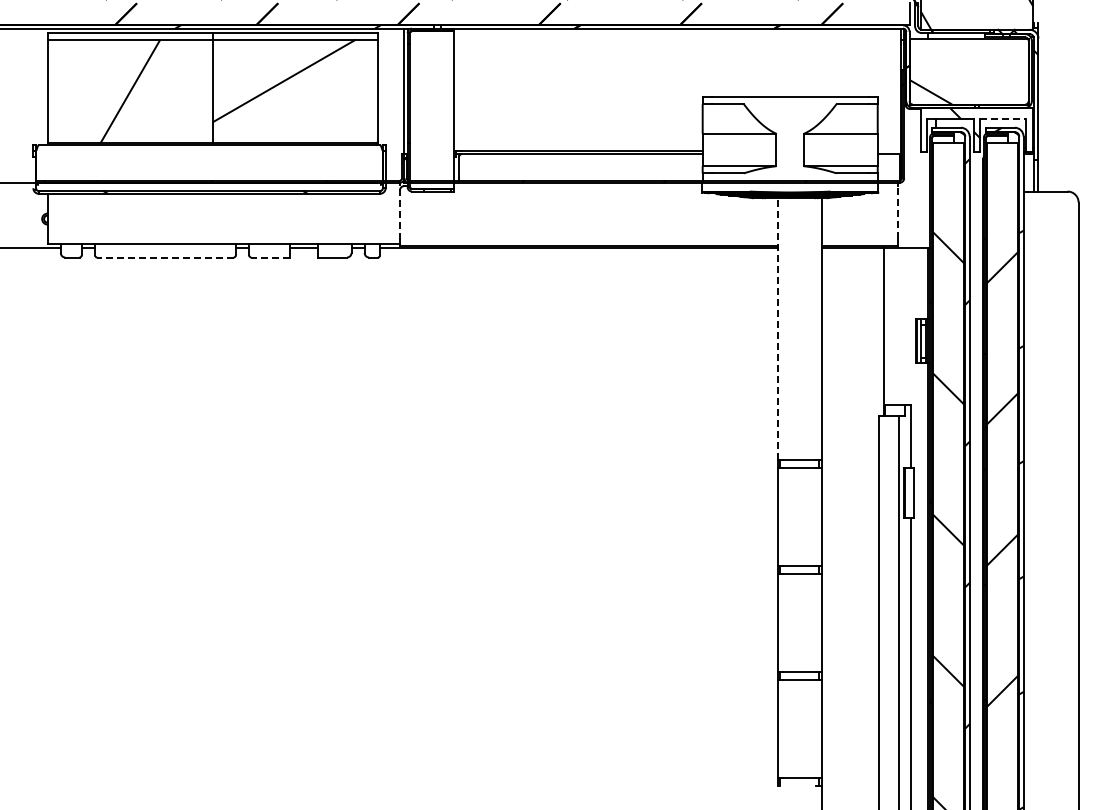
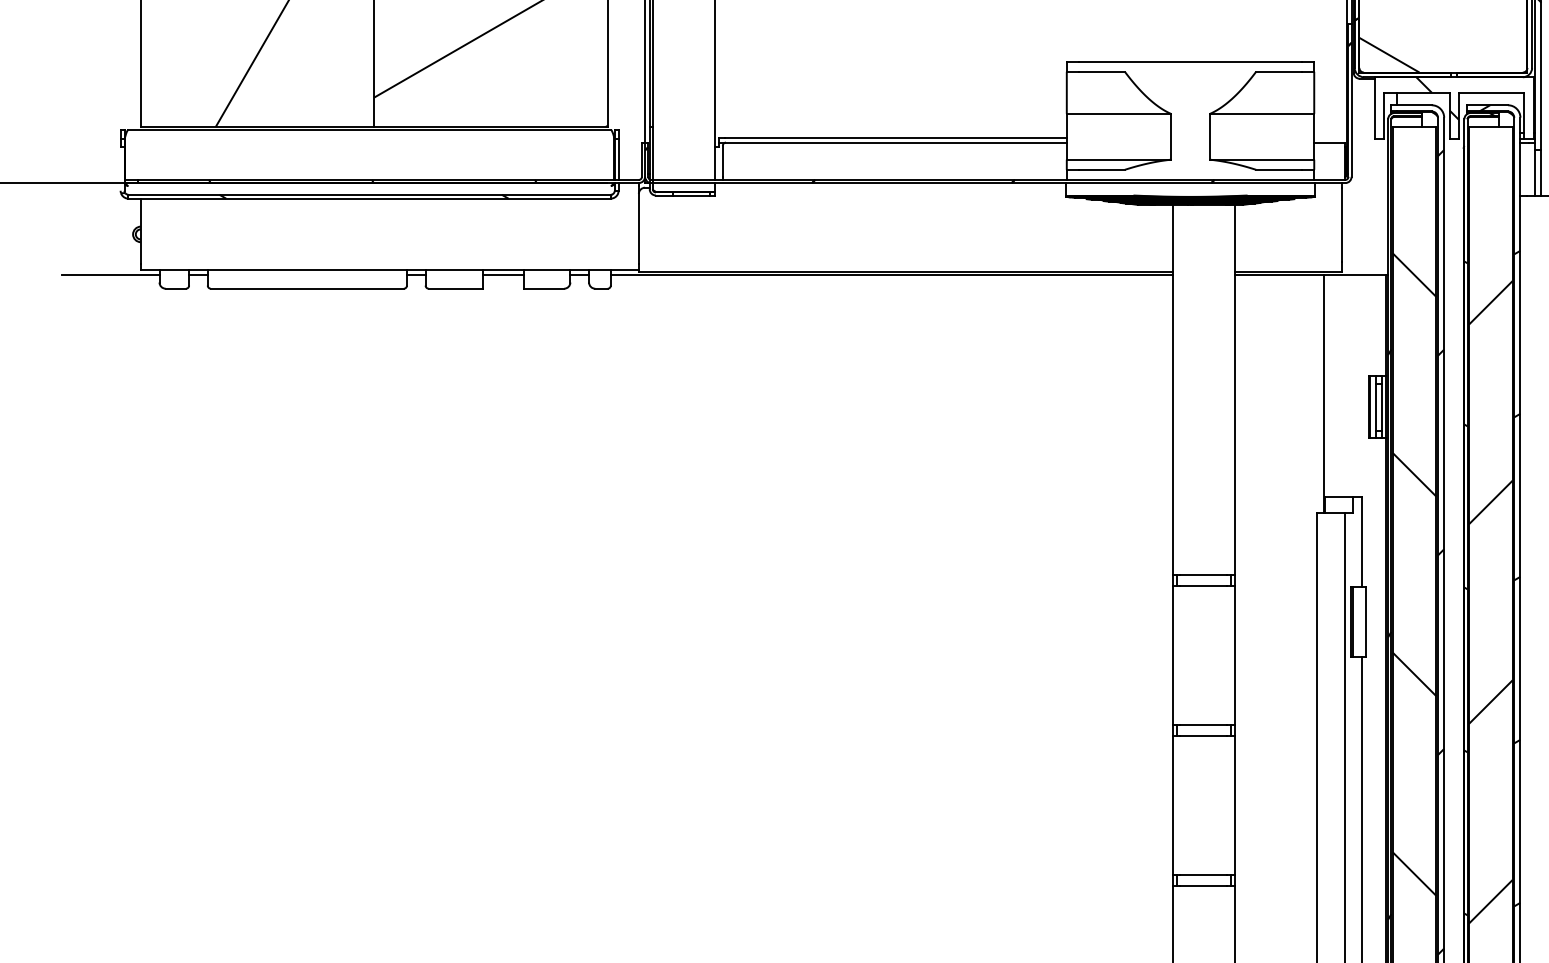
line: (1003, 118) -> (1492, 92), dashed -> solid
line: (897, 211) -> (1342, 223), dashed -> solid
line: (399, 212) -> (638, 225), dashed -> solid
line: (164, 257) -> (306, 288), dashed -> solid
line: (270, 257) -> (455, 288), dashed -> solid
line: (777, 328) -> (1172, 389), dashed -> solid

